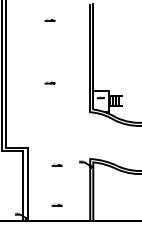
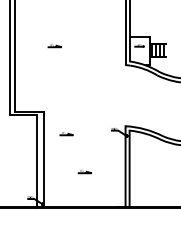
part: (49, 82) -> (53, 45), moved
part: (56, 164) -> (65, 133), moved
part: (56, 204) -> (84, 171), moved

